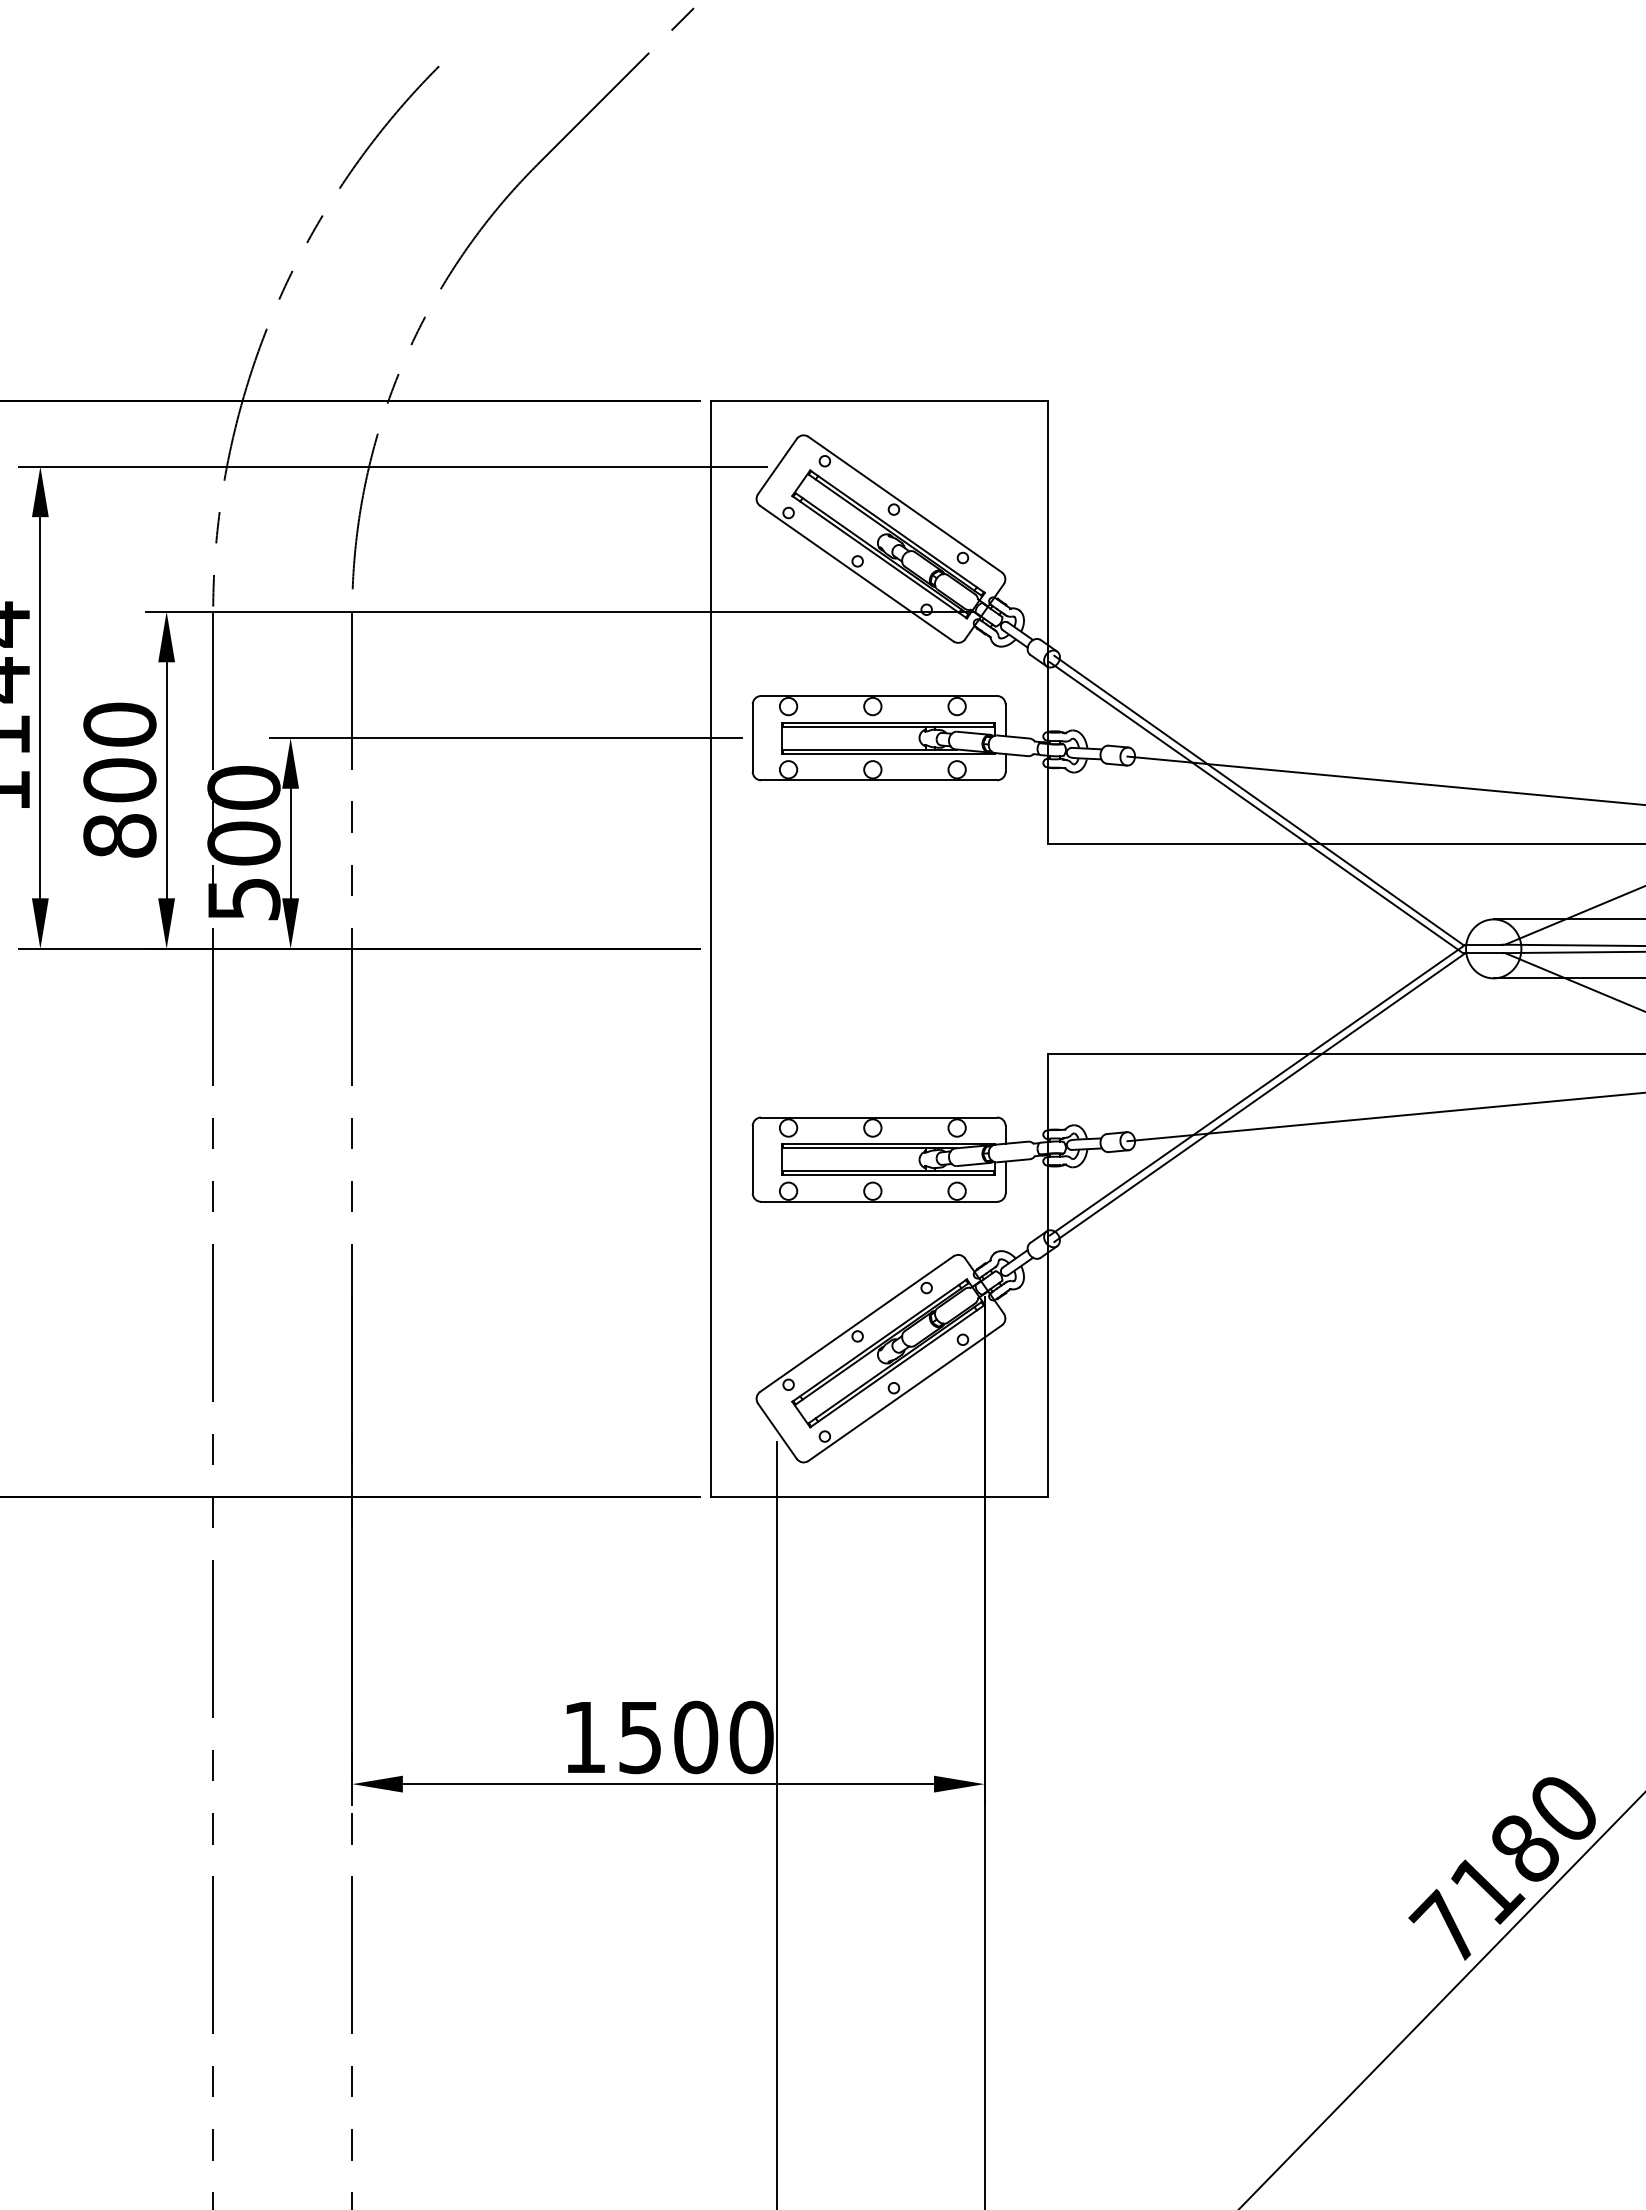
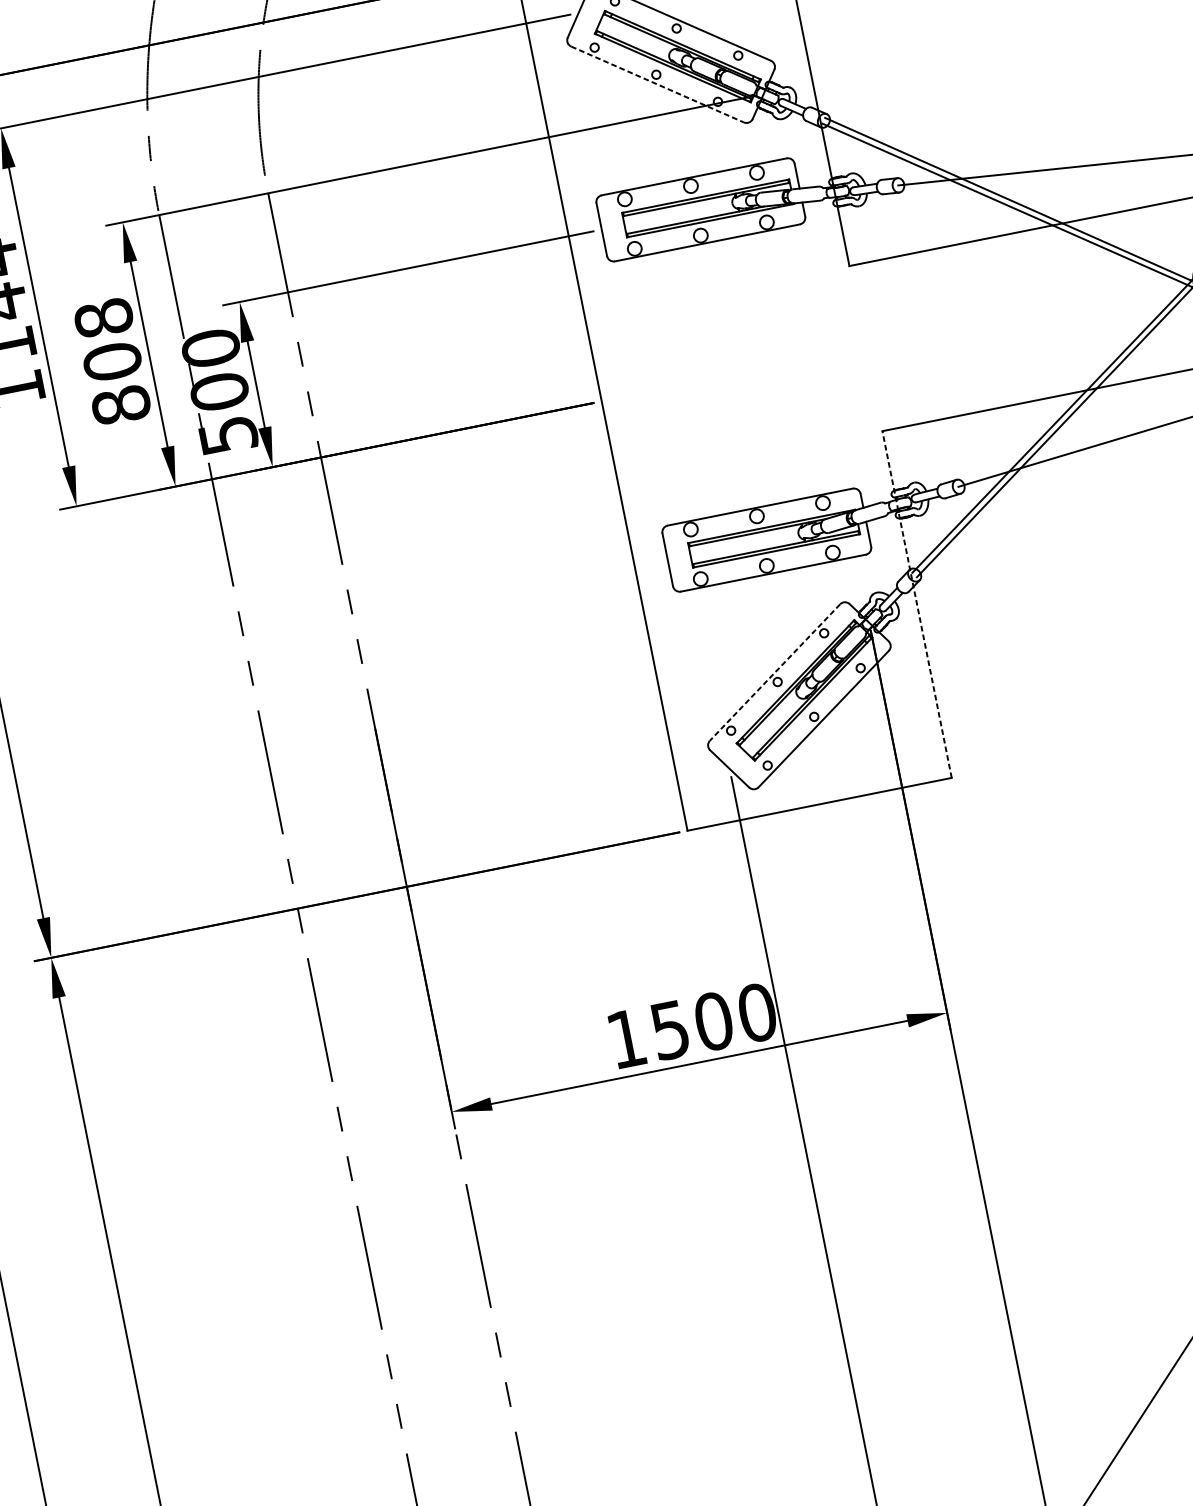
line: (857, 573) -> (658, 84), solid -> dashed
text: (119, 724) -> (103, 318), 800 -> 808
line: (1047, 1275) -> (916, 604), solid -> dashed
line: (856, 1324) -> (774, 672), solid -> dashed

